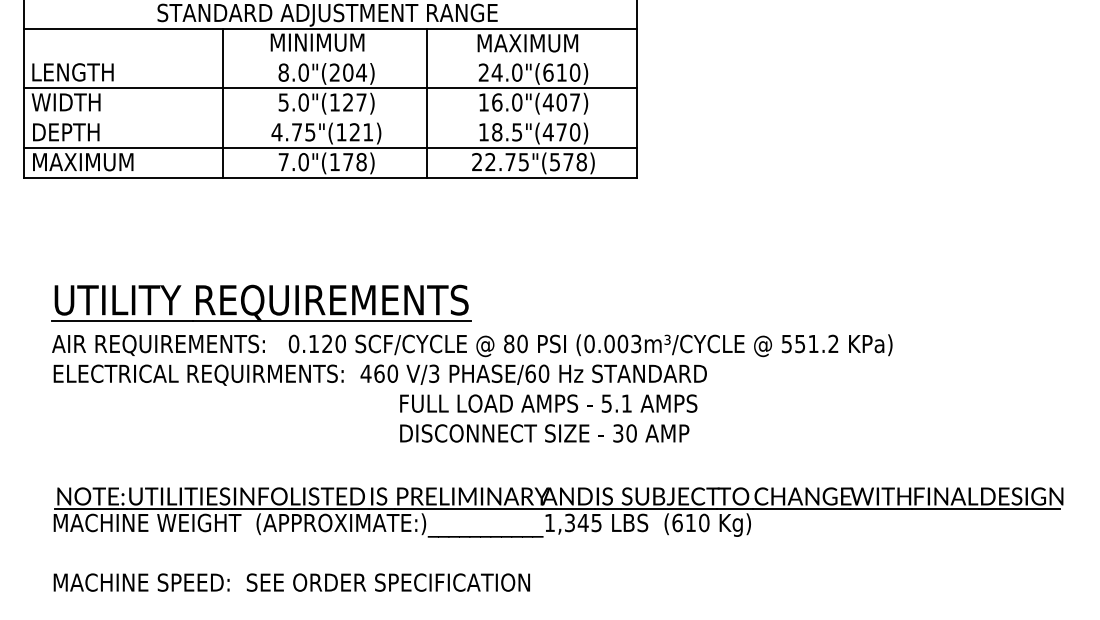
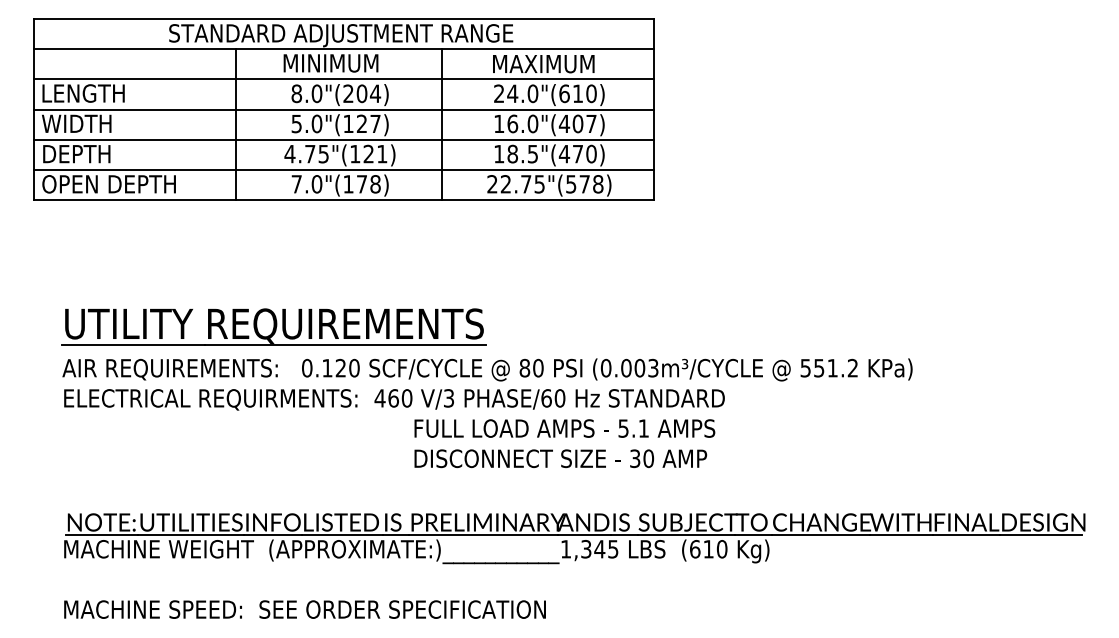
line: (329, 58) -> (343, 79), added
line: (329, 117) -> (343, 139), added
text: (97, 162) -> (108, 184), MAXIMUM -> OPEN DEPTH

